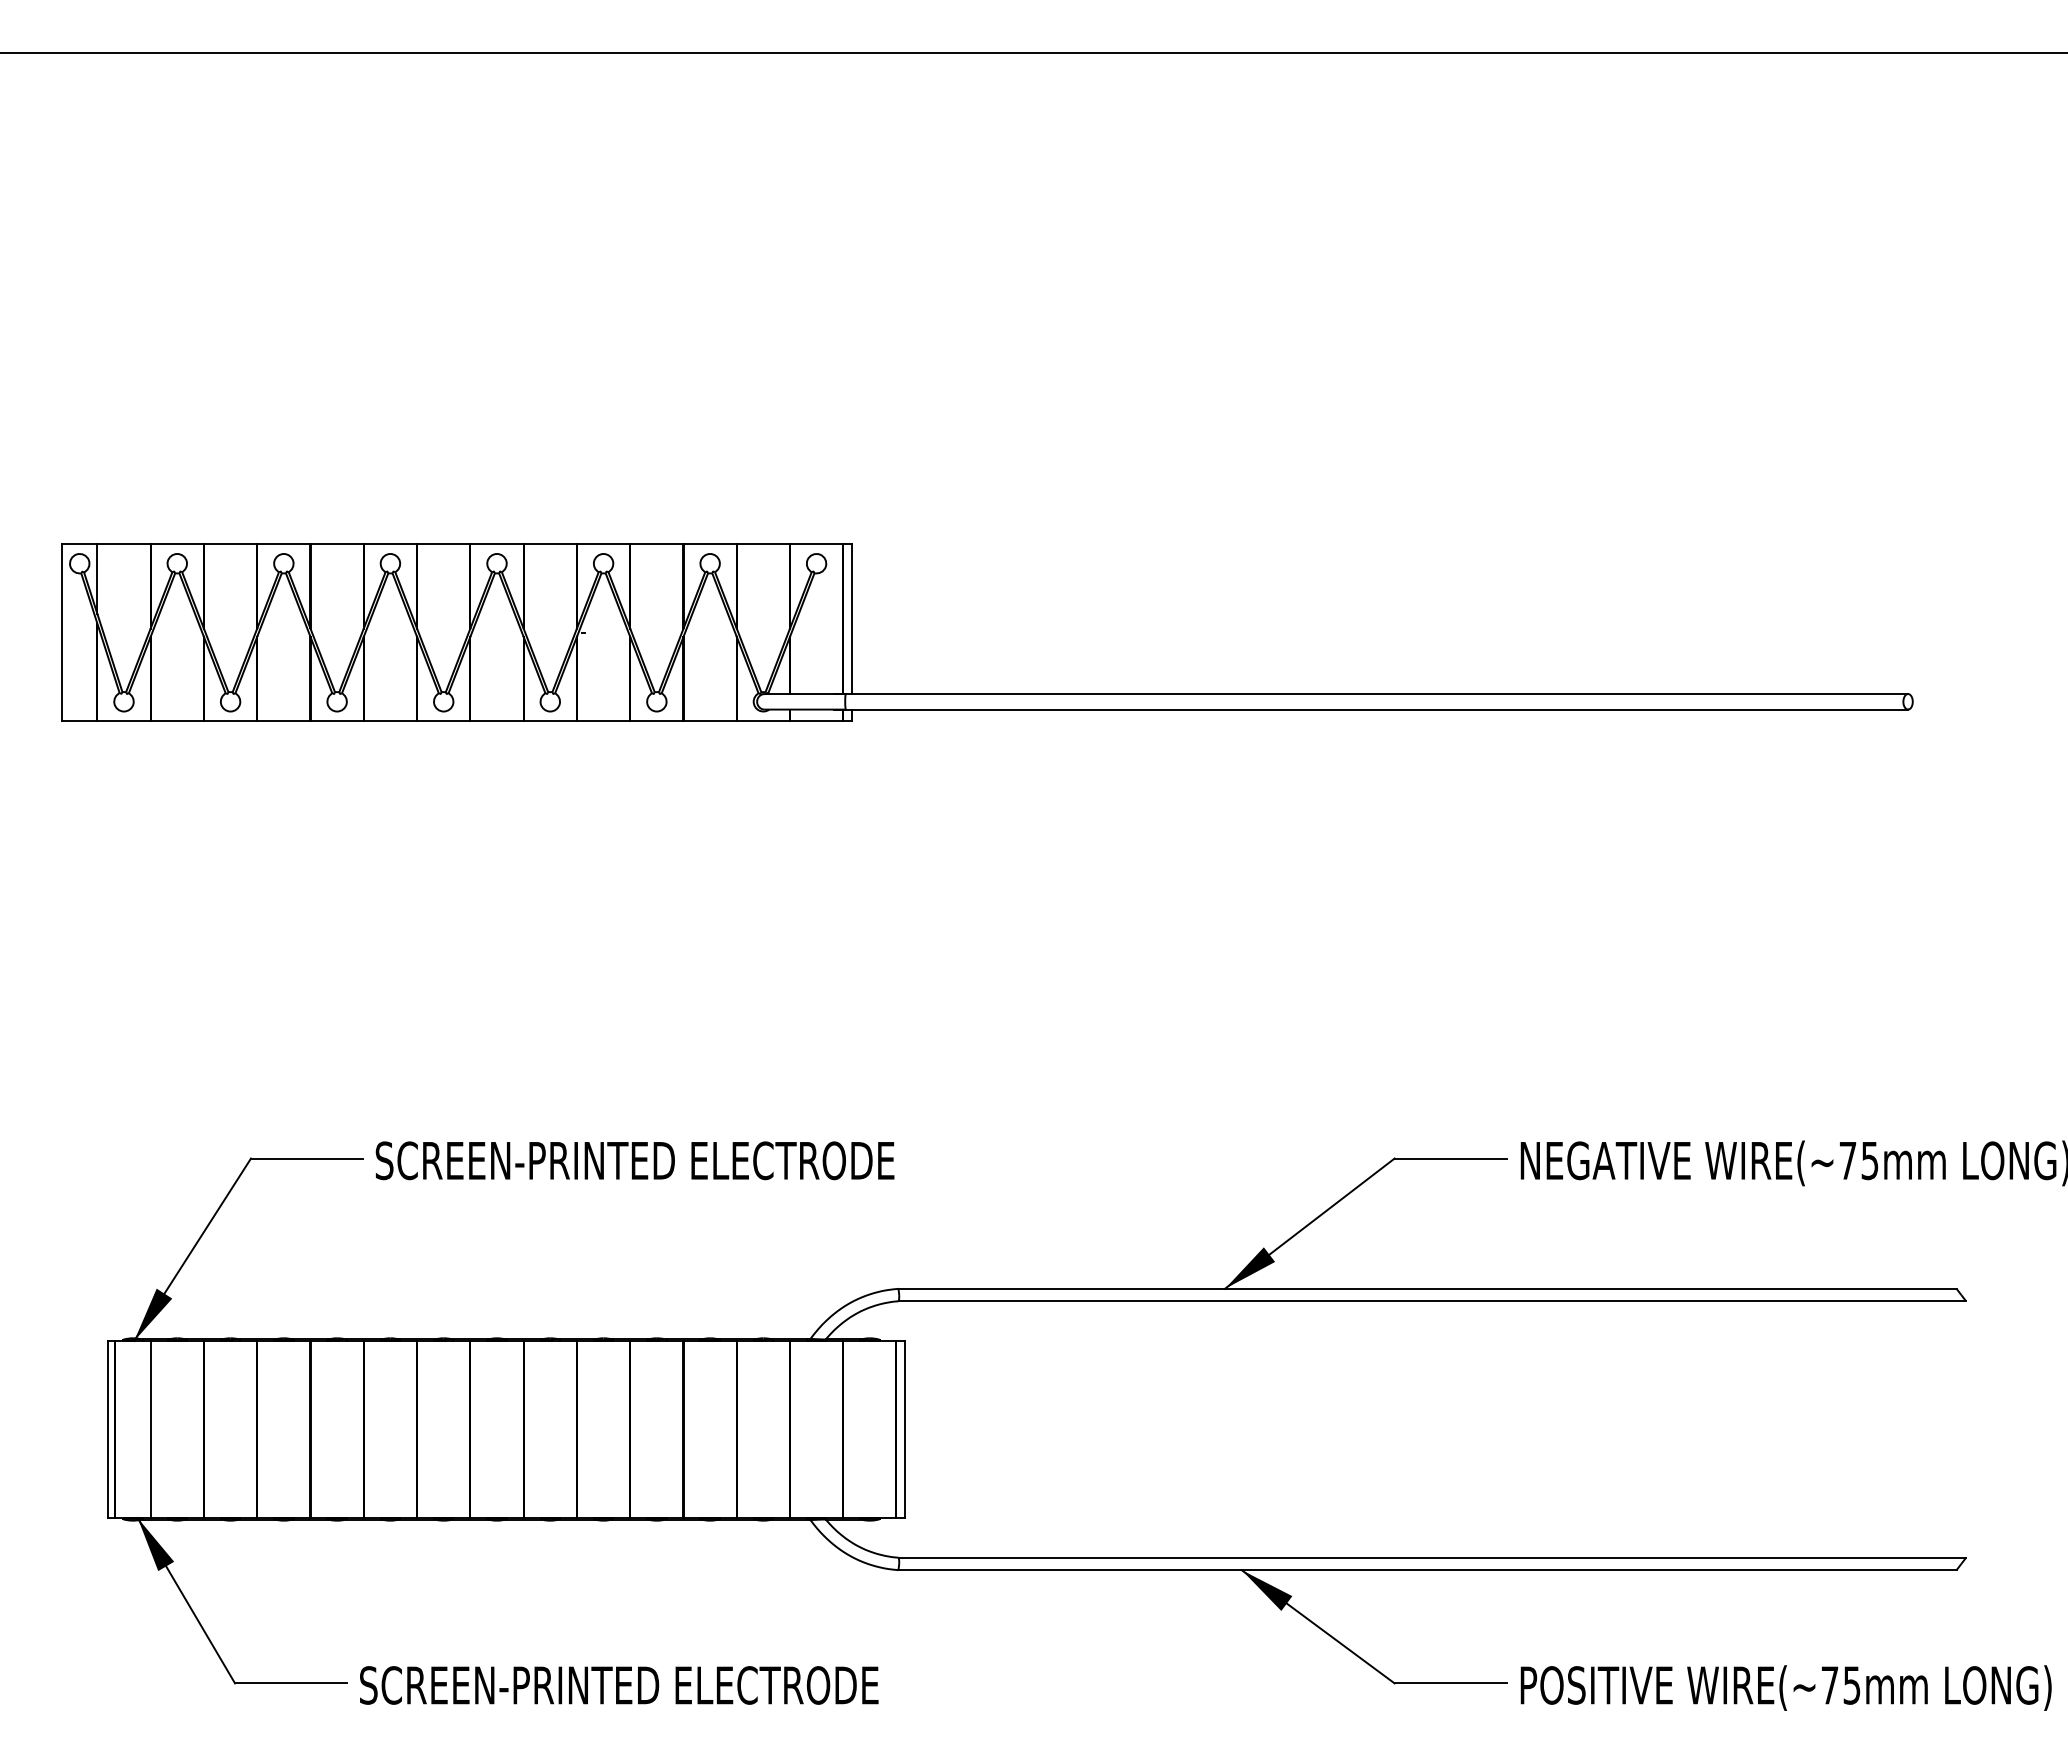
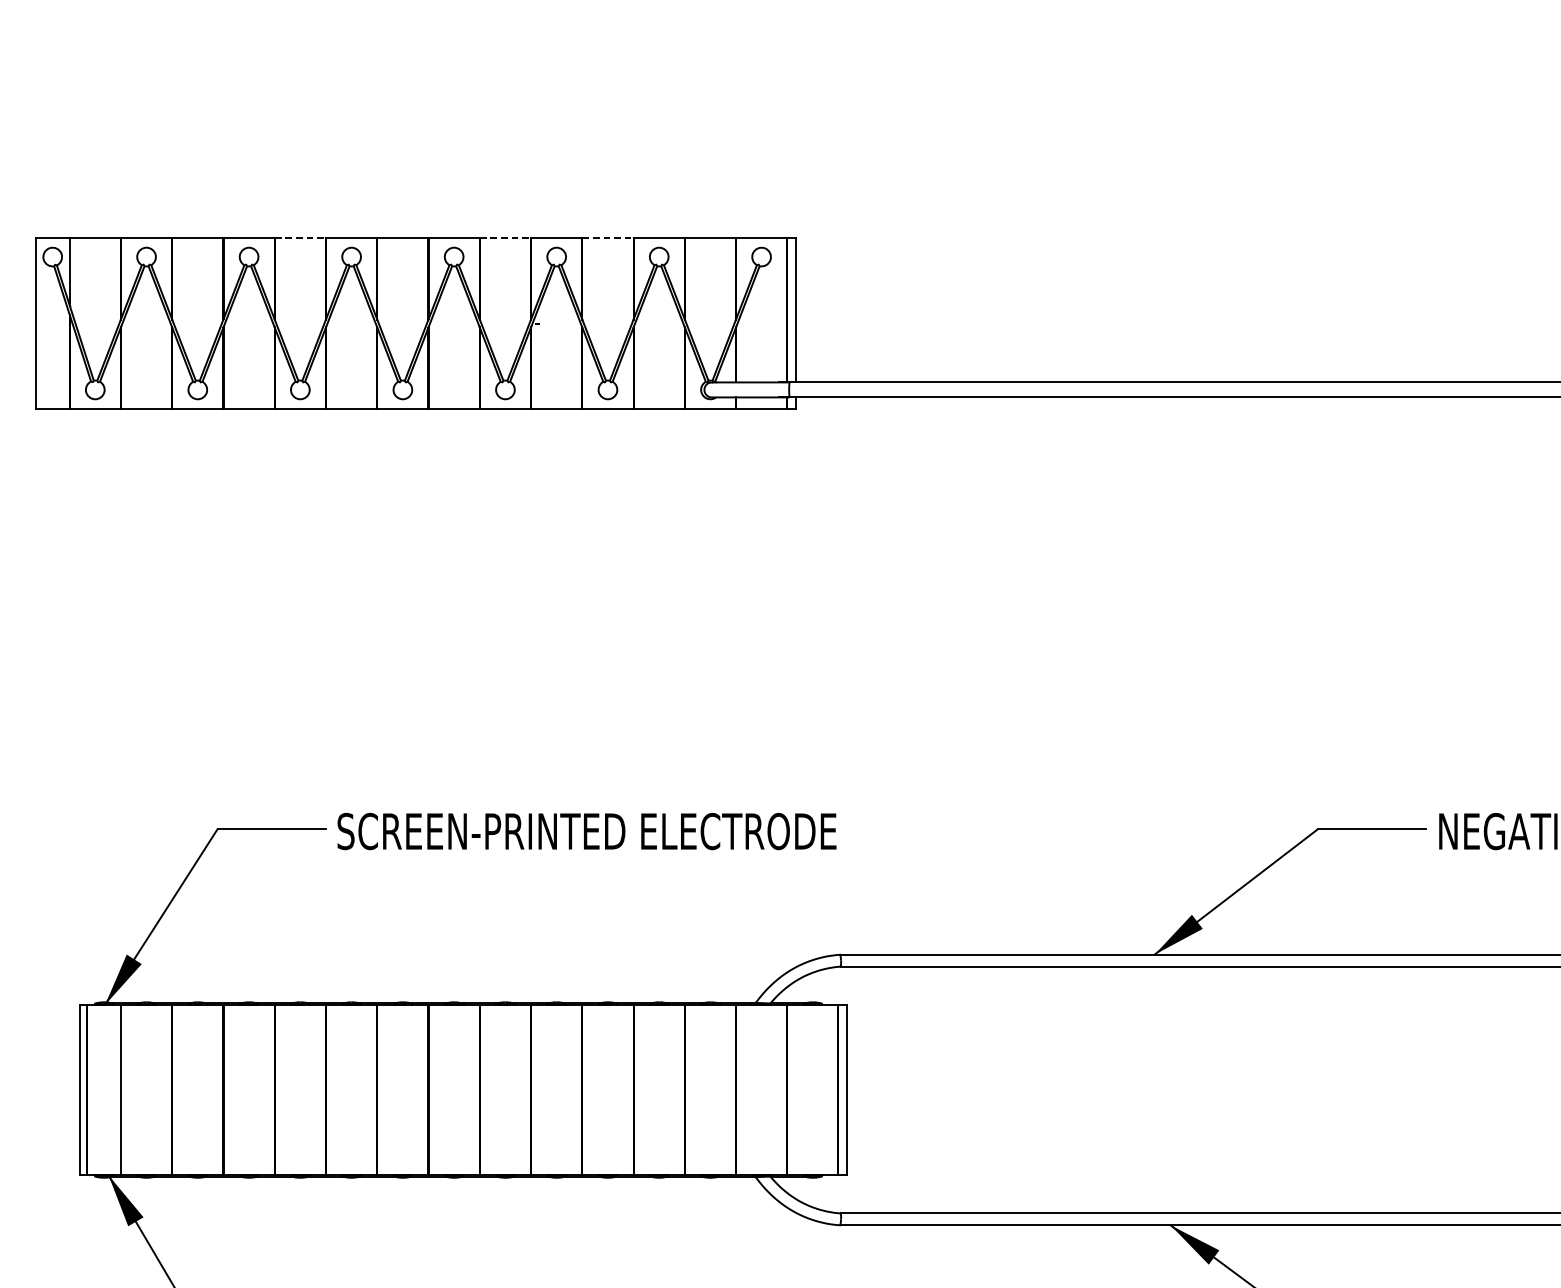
line: (337, 544) -> (300, 238), solid -> dashed
line: (550, 544) -> (505, 238), solid -> dashed
line: (656, 544) -> (607, 238), solid -> dashed

